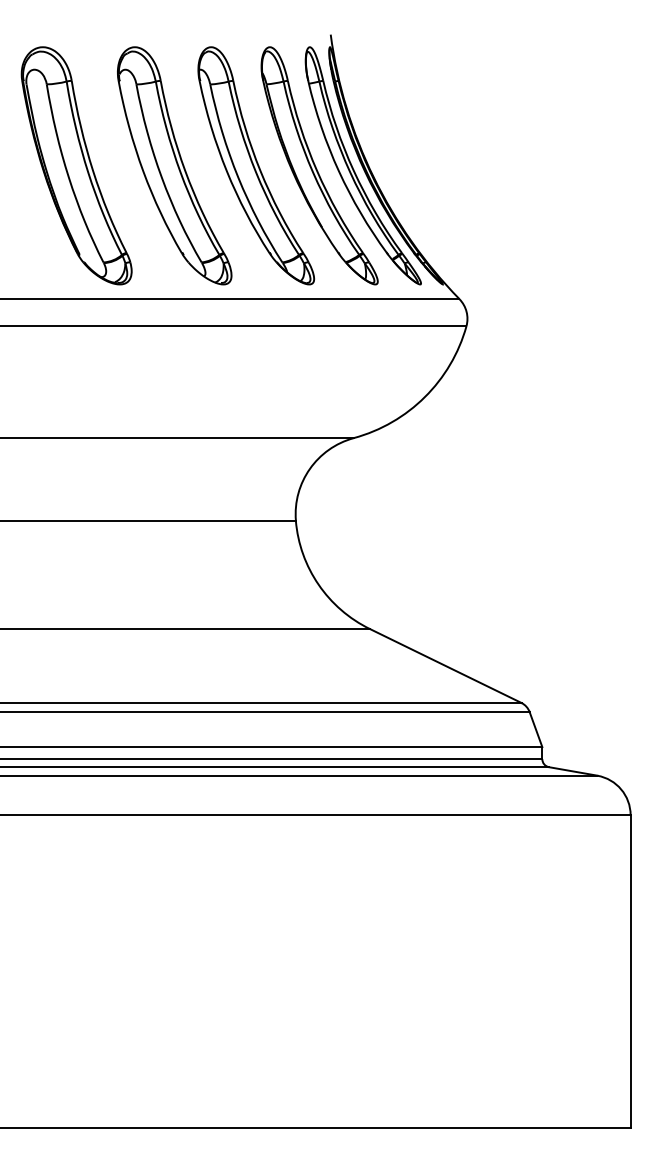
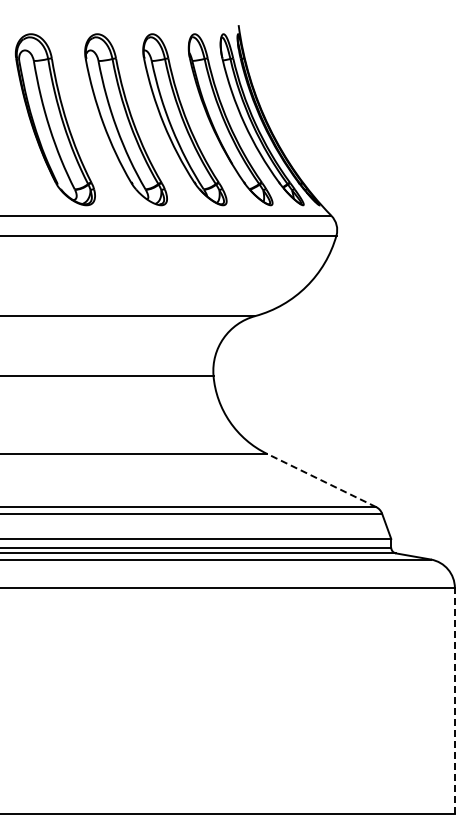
line: (445, 666) -> (321, 480), solid -> dashed
line: (630, 971) -> (454, 700), solid -> dashed

